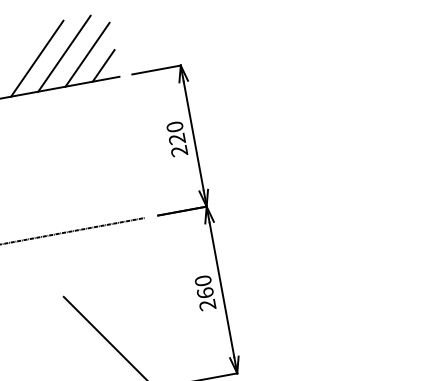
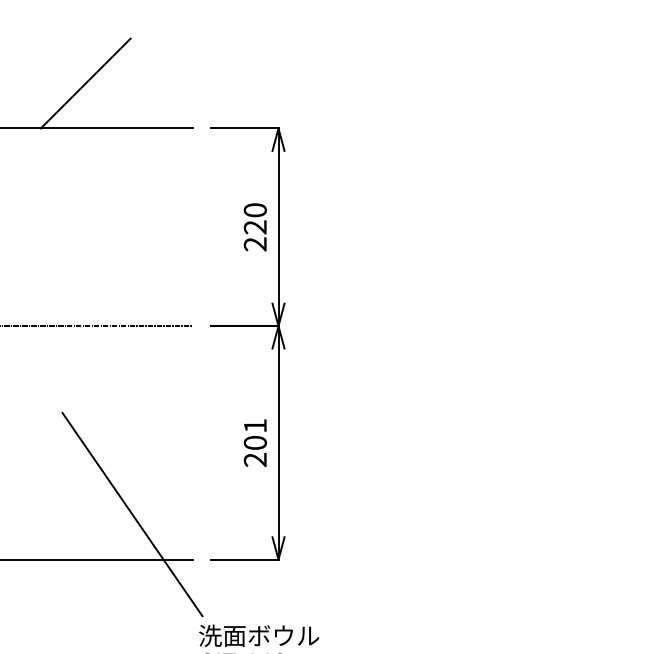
line: (64, 53) -> (123, 83), removed
line: (87, 54) -> (154, 90), removed
line: (103, 65) -> (173, 109), removed
text: (203, 287) -> (254, 434), 260 -> 201

